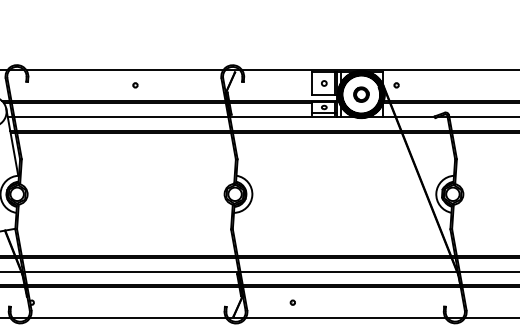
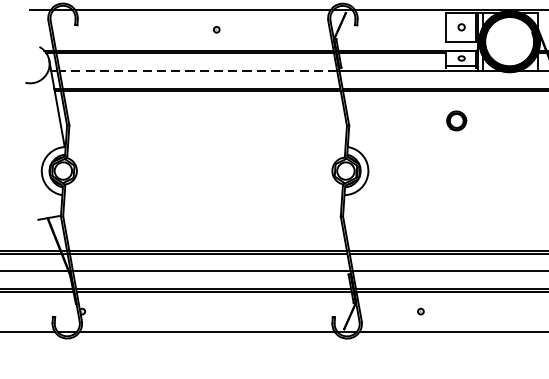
part: (361, 94) -> (456, 120), moved
line: (120, 116) -> (197, 70), solid -> dashed

